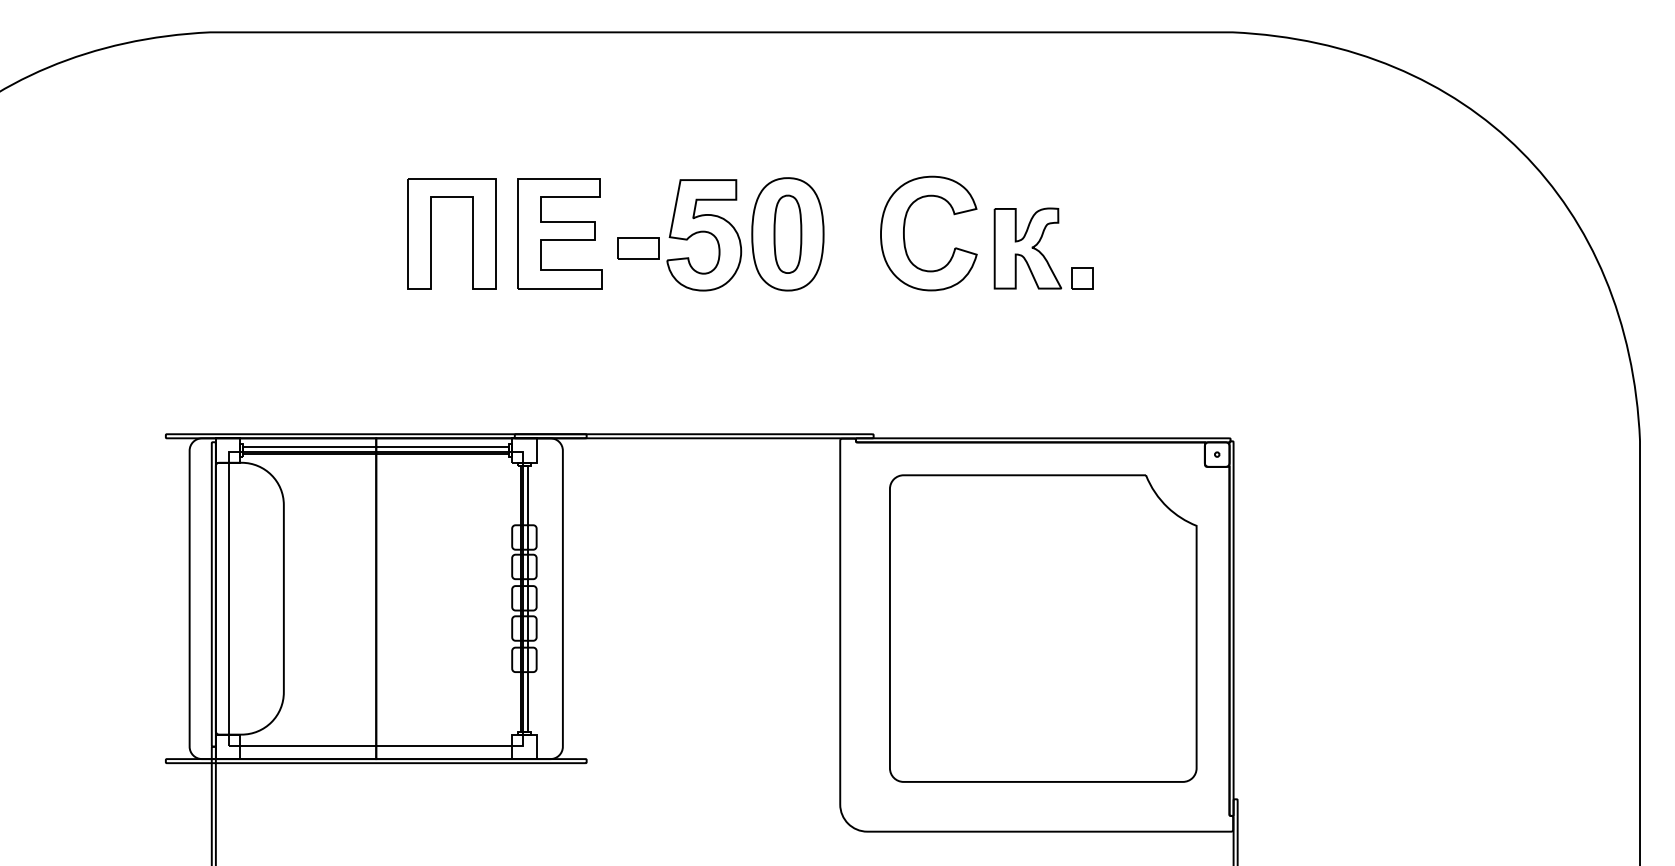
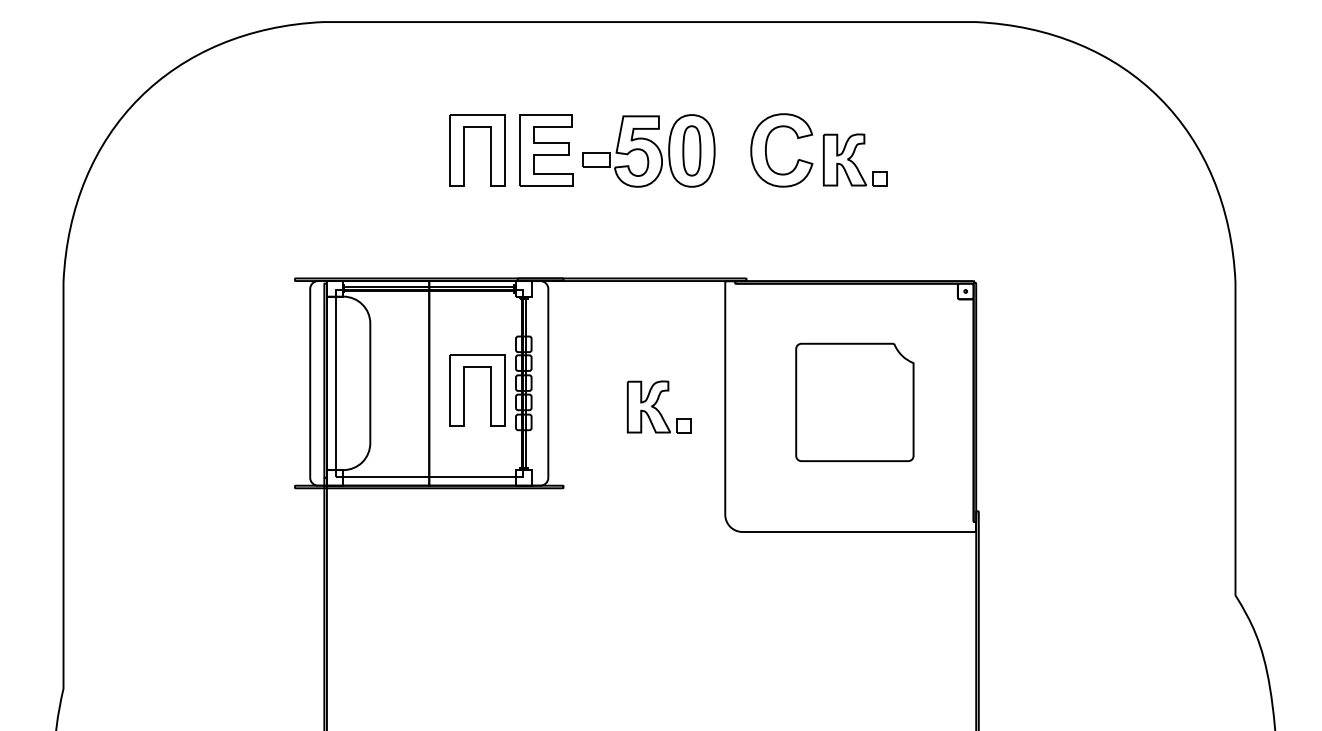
part: (431, 609) -> (464, 390), added
part: (1042, 628) -> (854, 402), size x0.6
part: (735, 634) -> (658, 406), added

